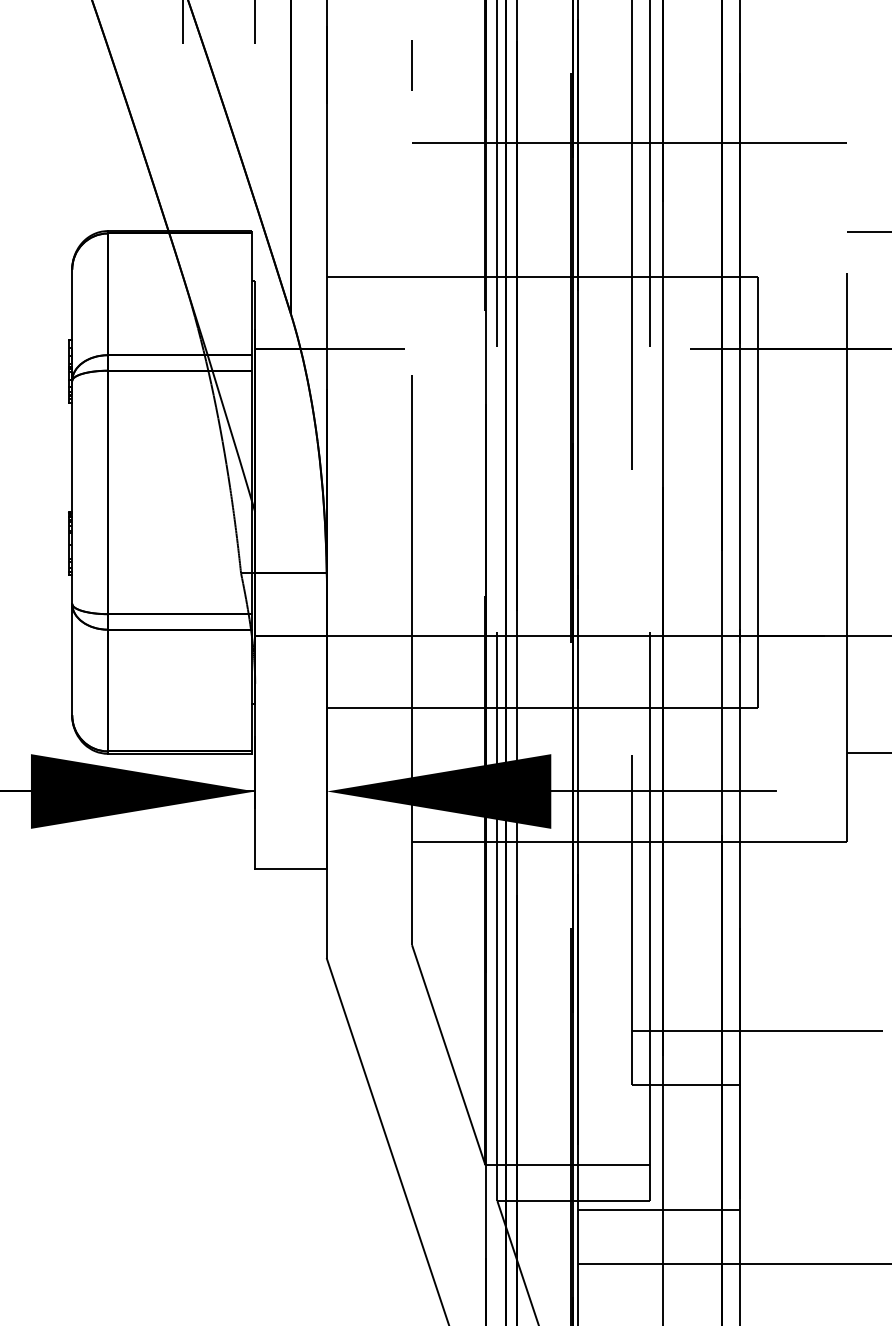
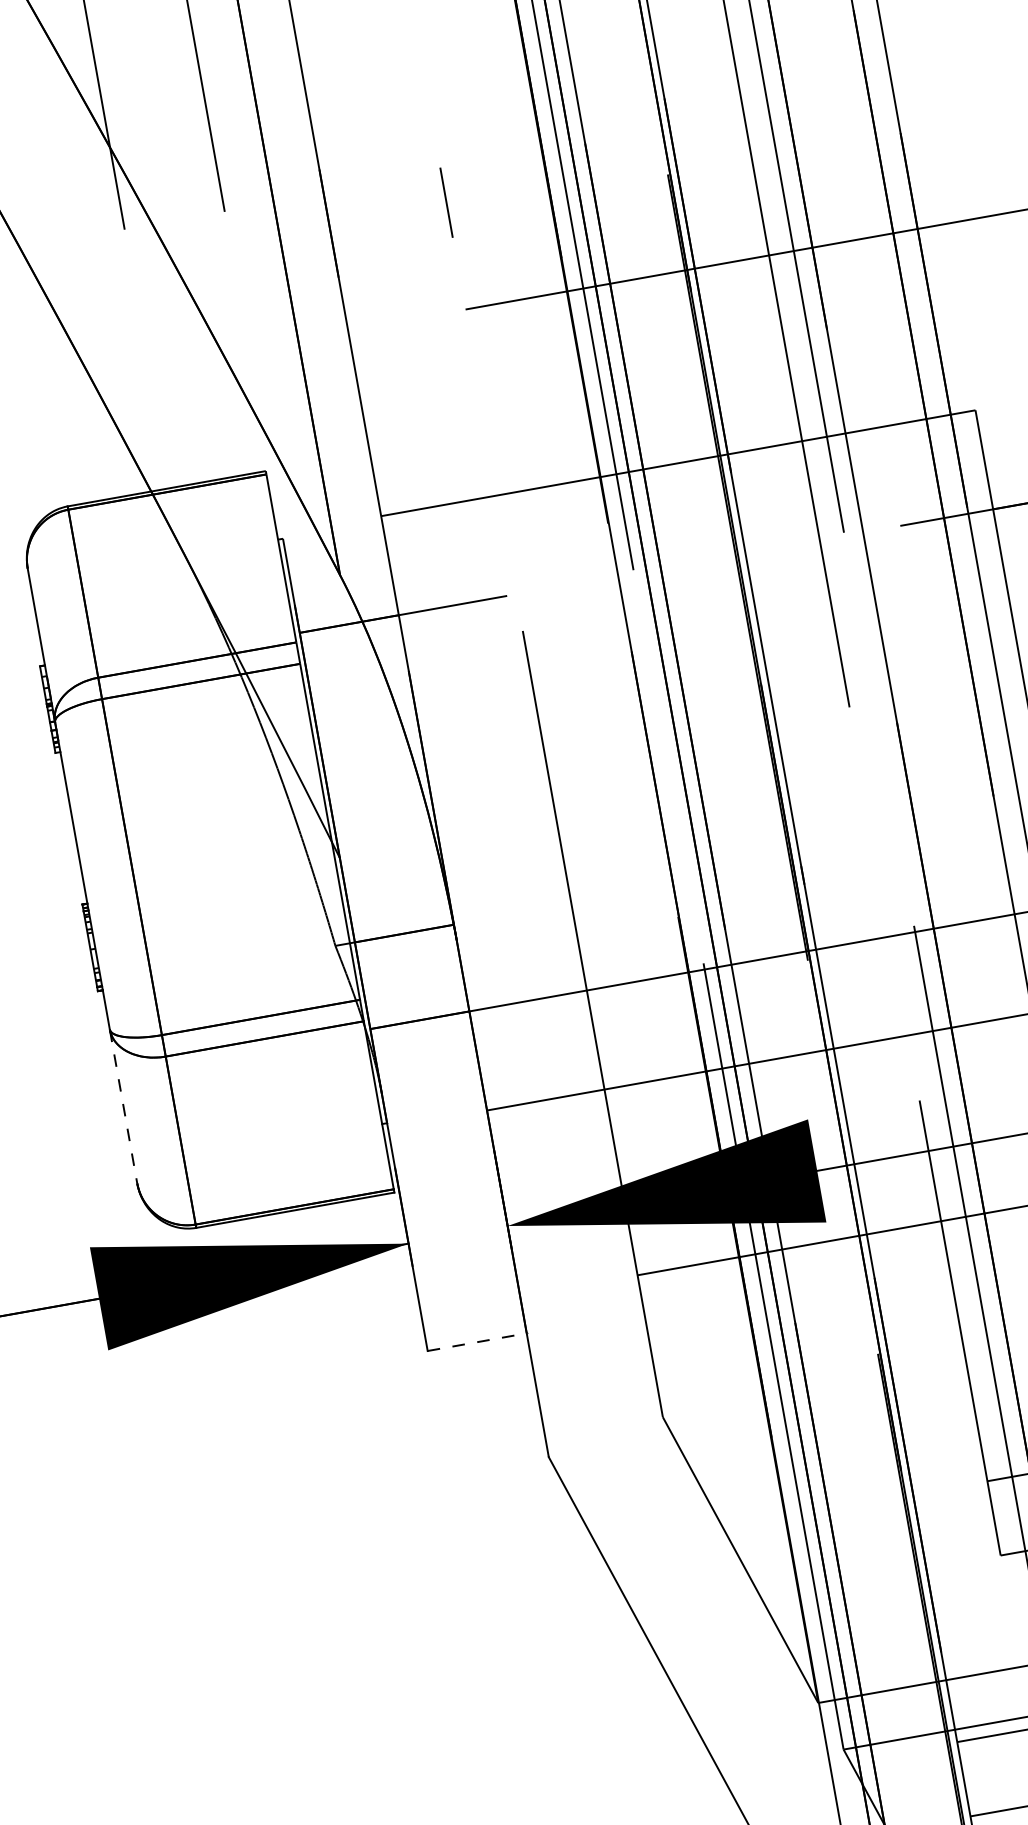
line: (72, 659) -> (123, 1106), solid -> dashed
line: (291, 869) -> (477, 1342), solid -> dashed

